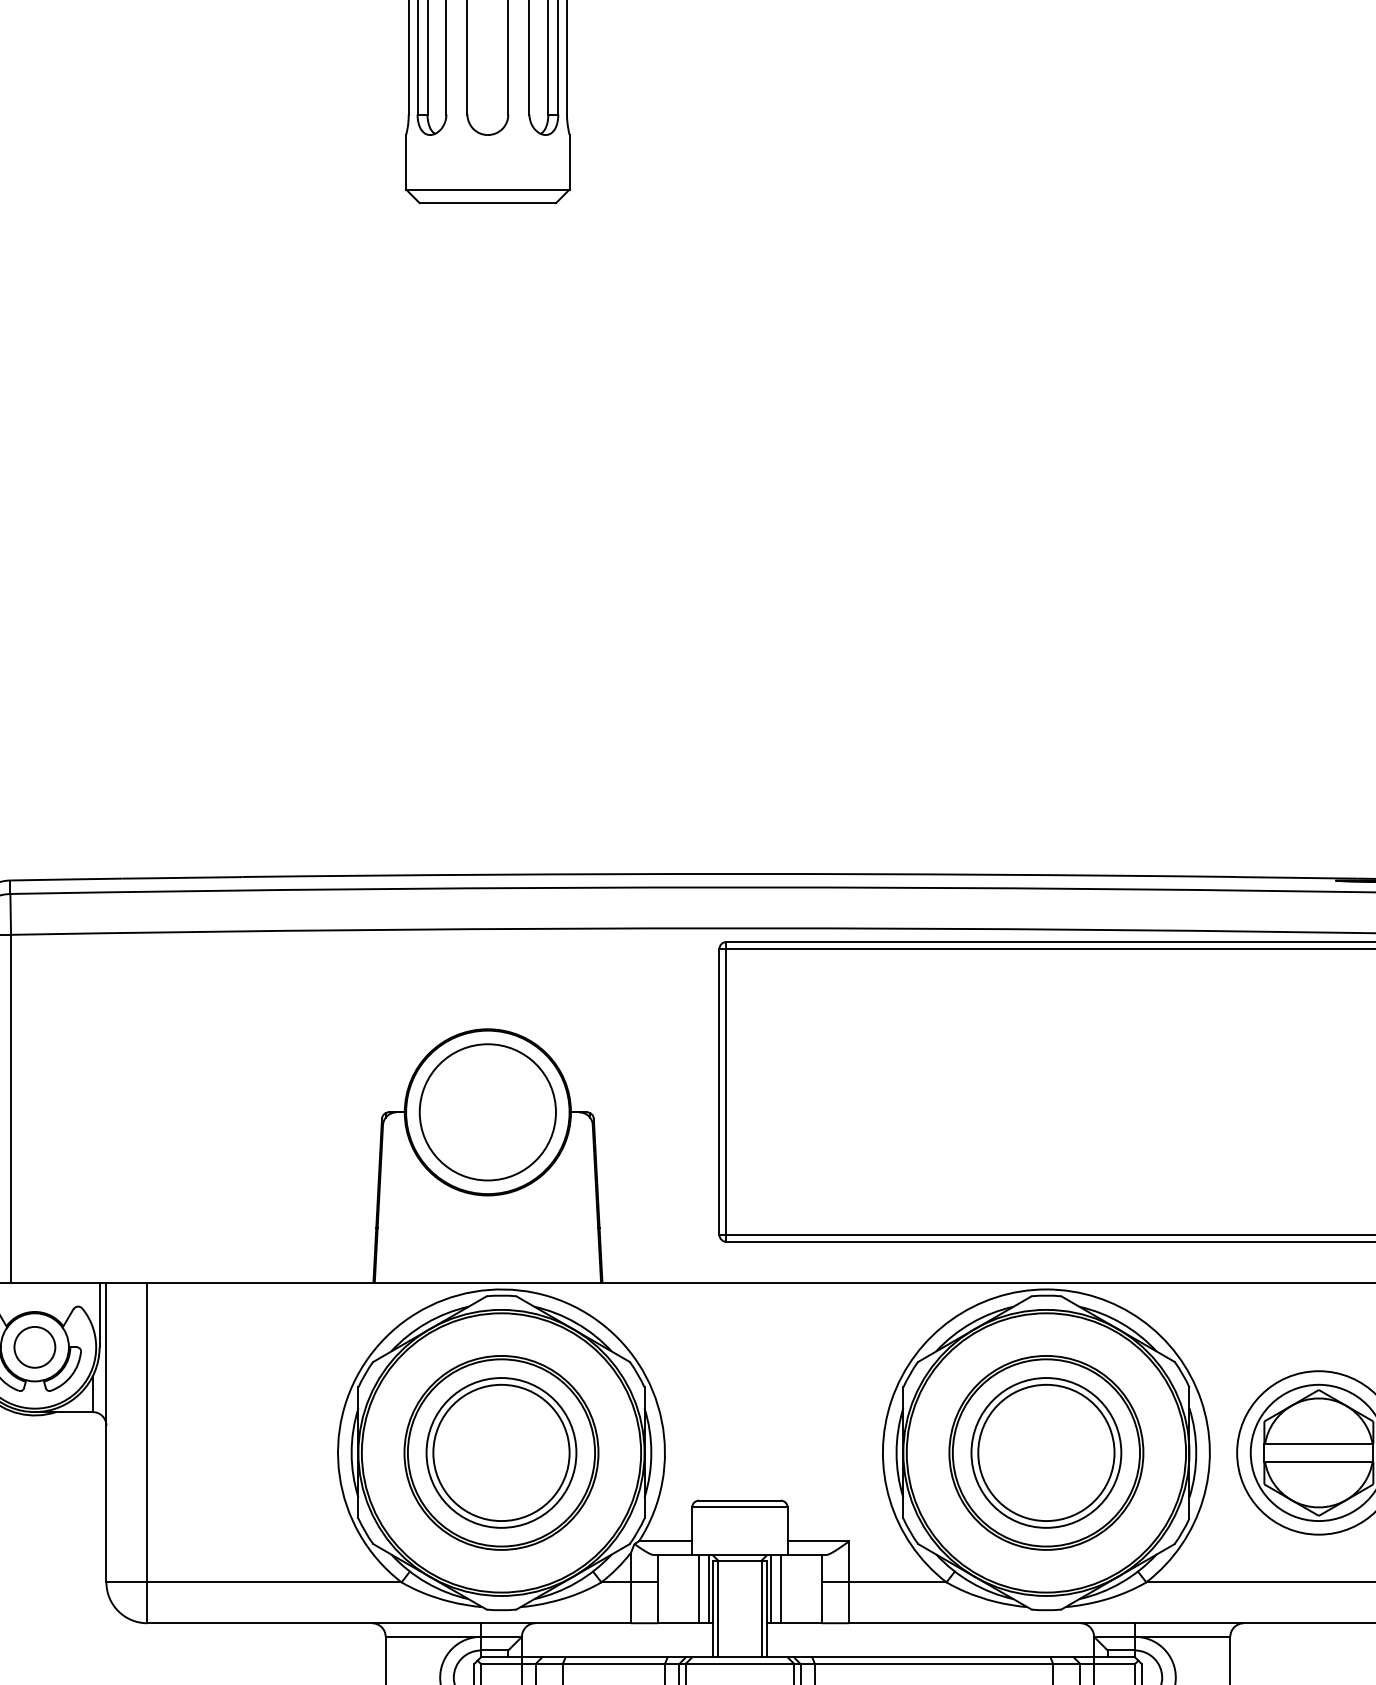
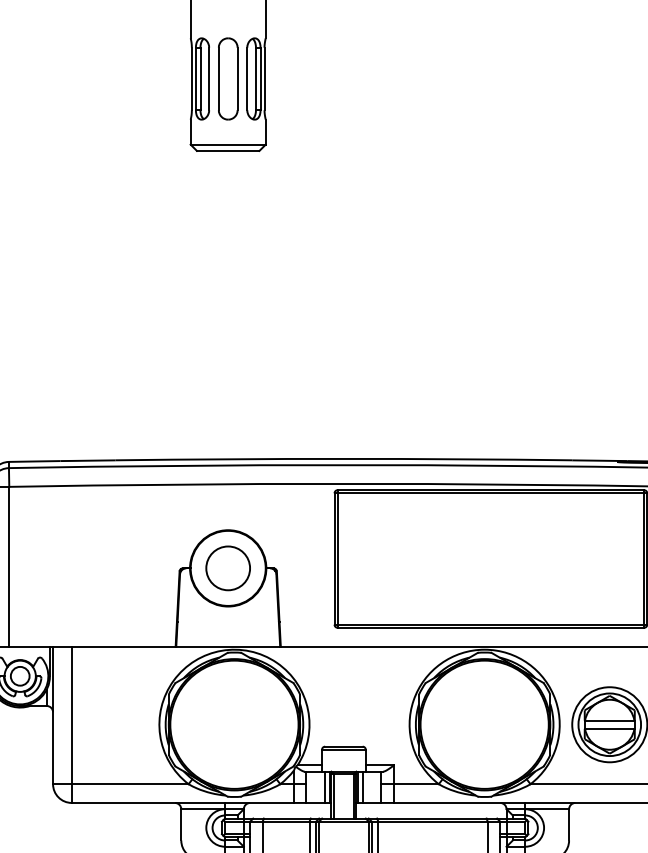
circle: (486, 1112) -> (227, 568), size x0.7
part: (501, 1452) -> (234, 724), removed
part: (1046, 1452) -> (484, 724), removed

